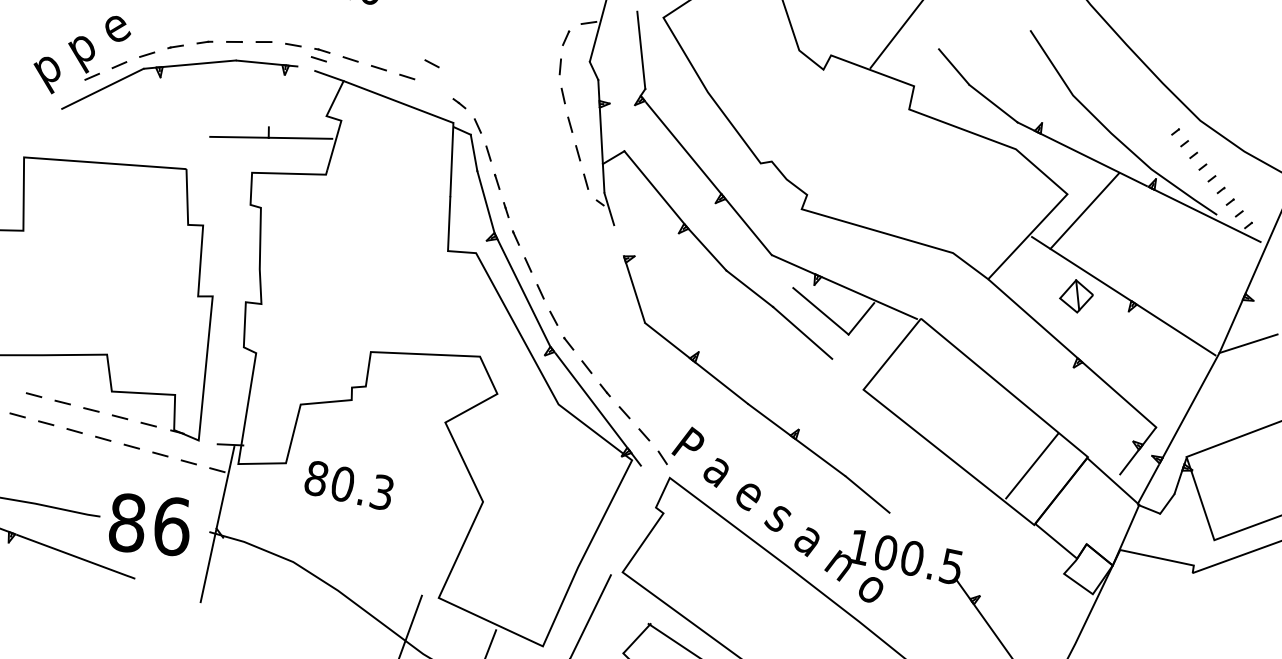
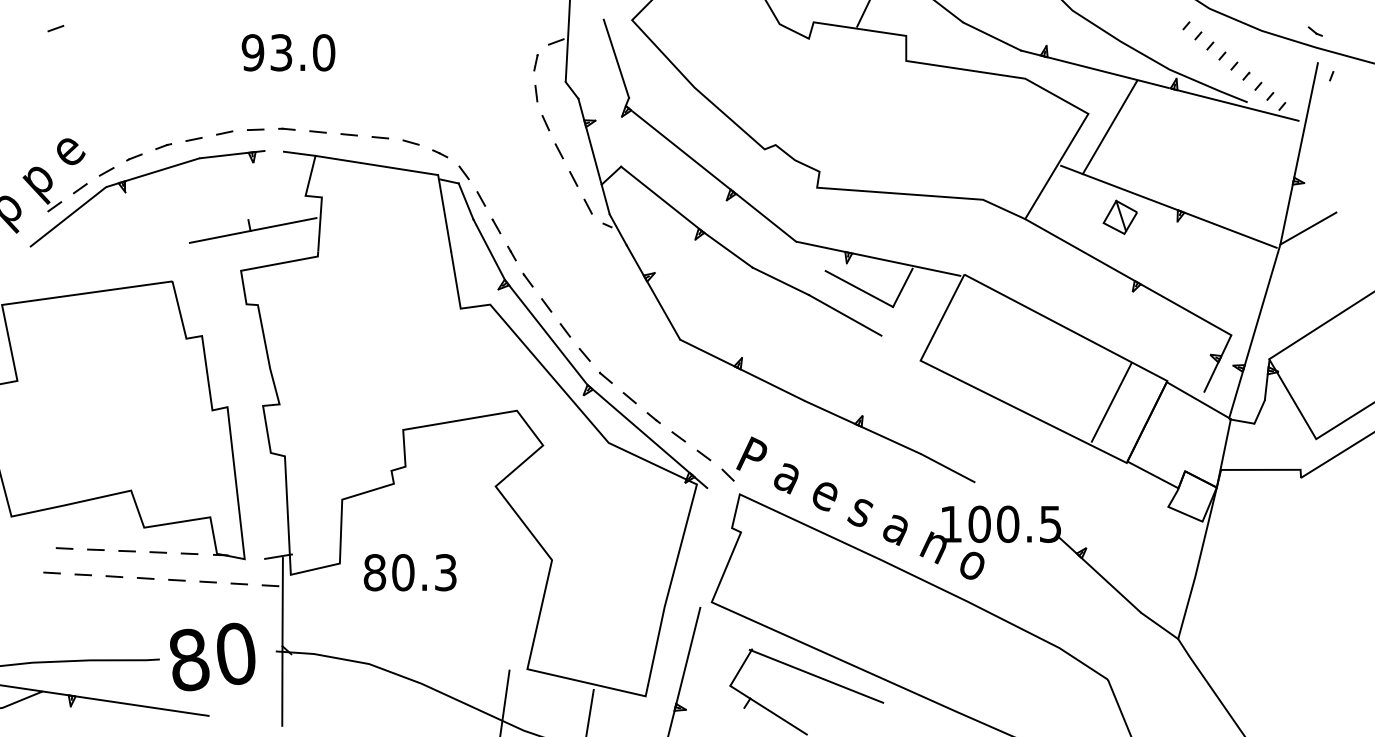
line: (318, 58) -> (284, 138), removed
line: (431, 63) -> (410, 142), moved
line: (618, 239) -> (634, 259), added
text: (172, 526) -> (236, 653), 86 -> 80

